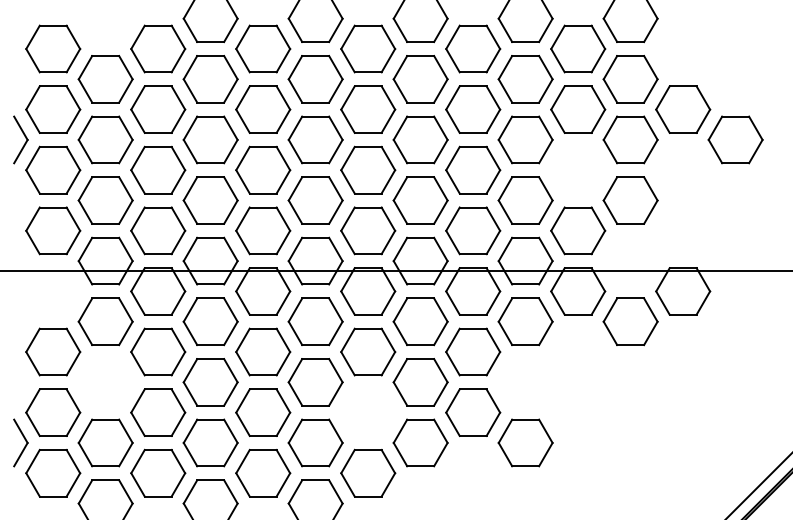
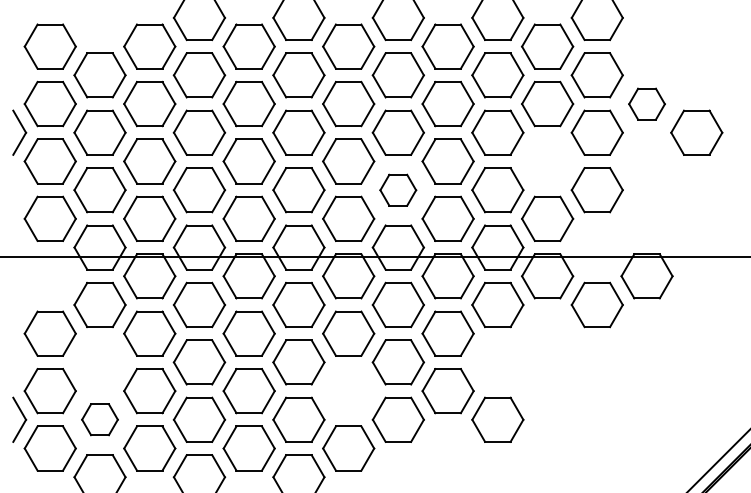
part: (682, 110) -> (646, 104), size x0.7
part: (419, 200) -> (397, 190), size x0.7
part: (105, 442) -> (99, 419), size x0.7

